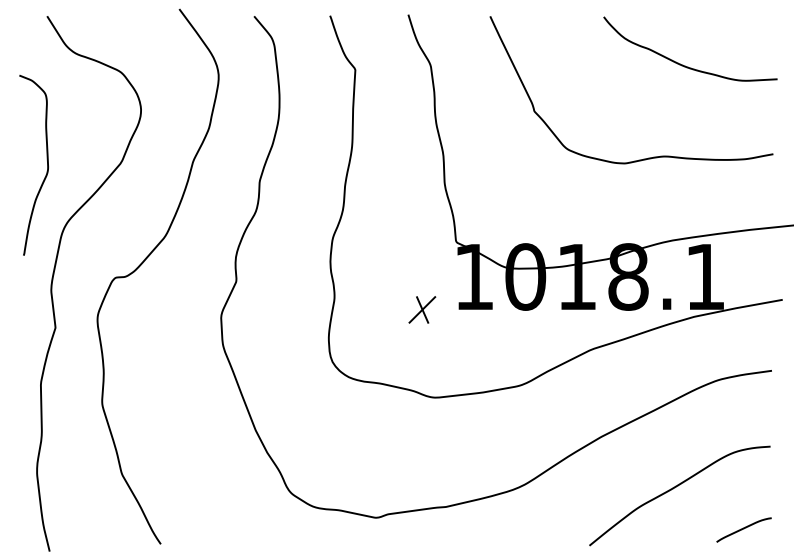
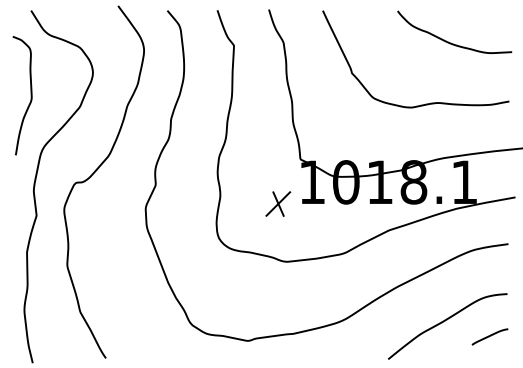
curve: (46, 164) -> (30, 95), moved
part: (421, 309) -> (277, 203), size x1.4
curve: (743, 529) -> (489, 336), moved

